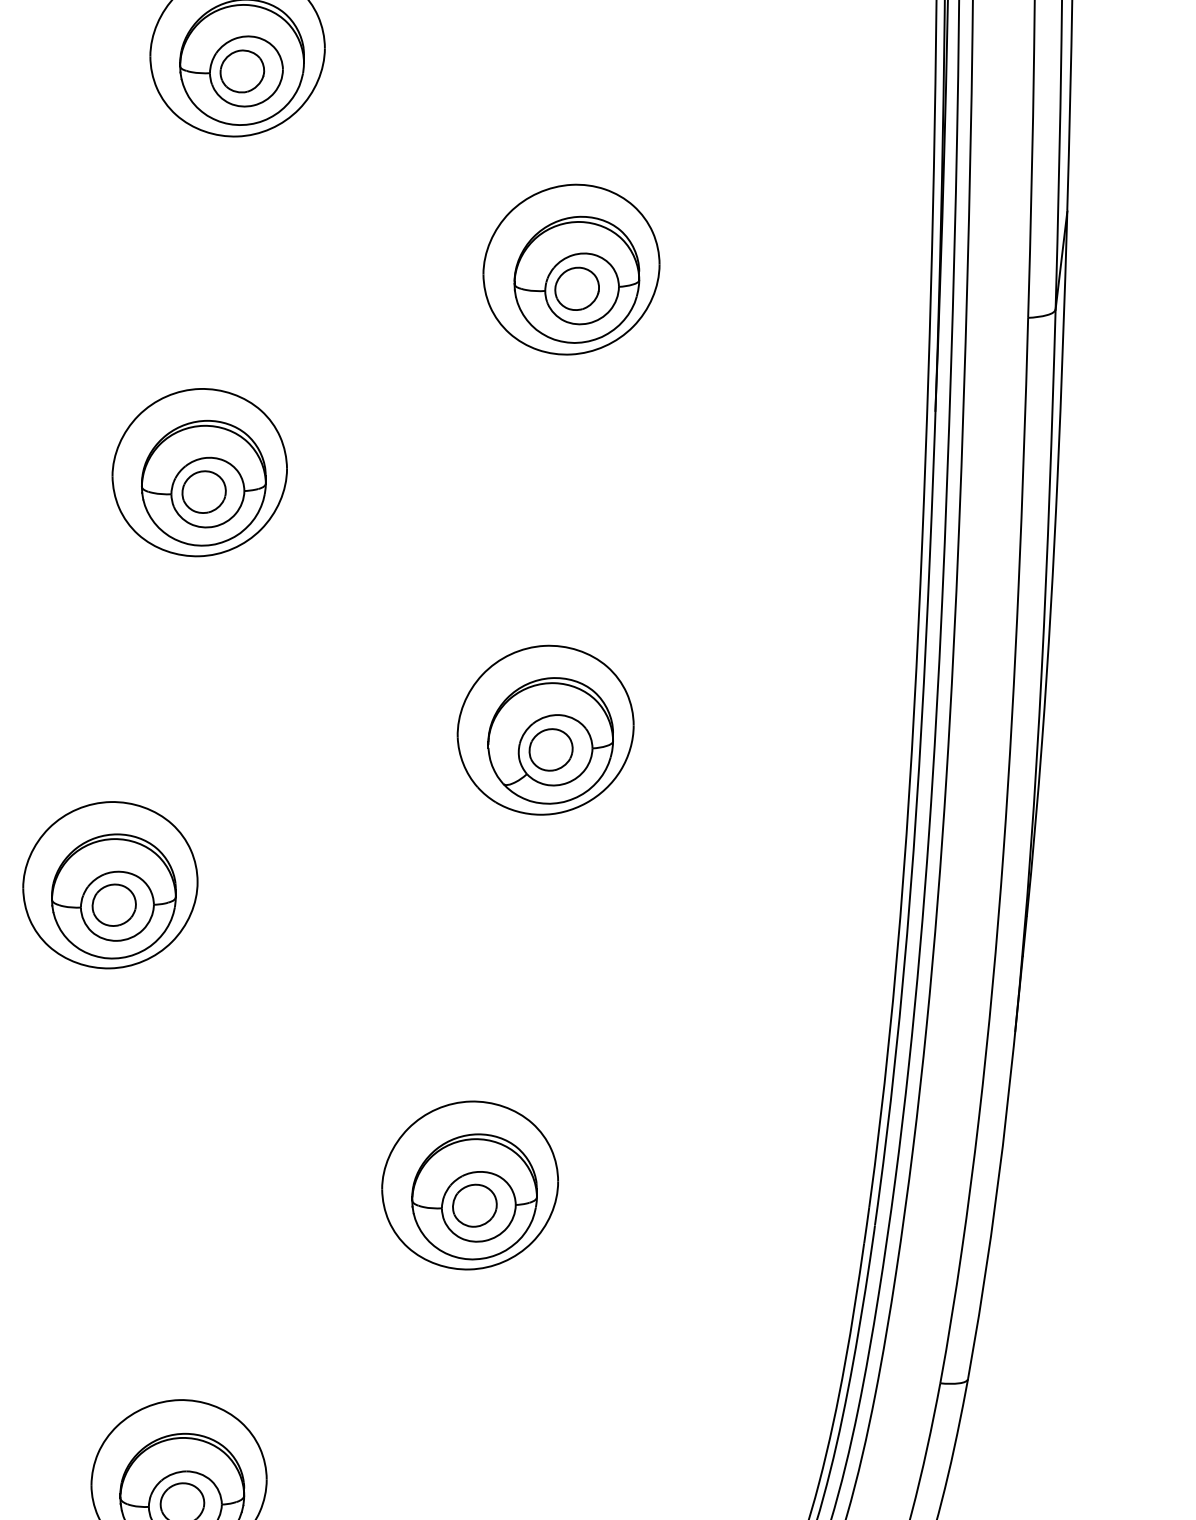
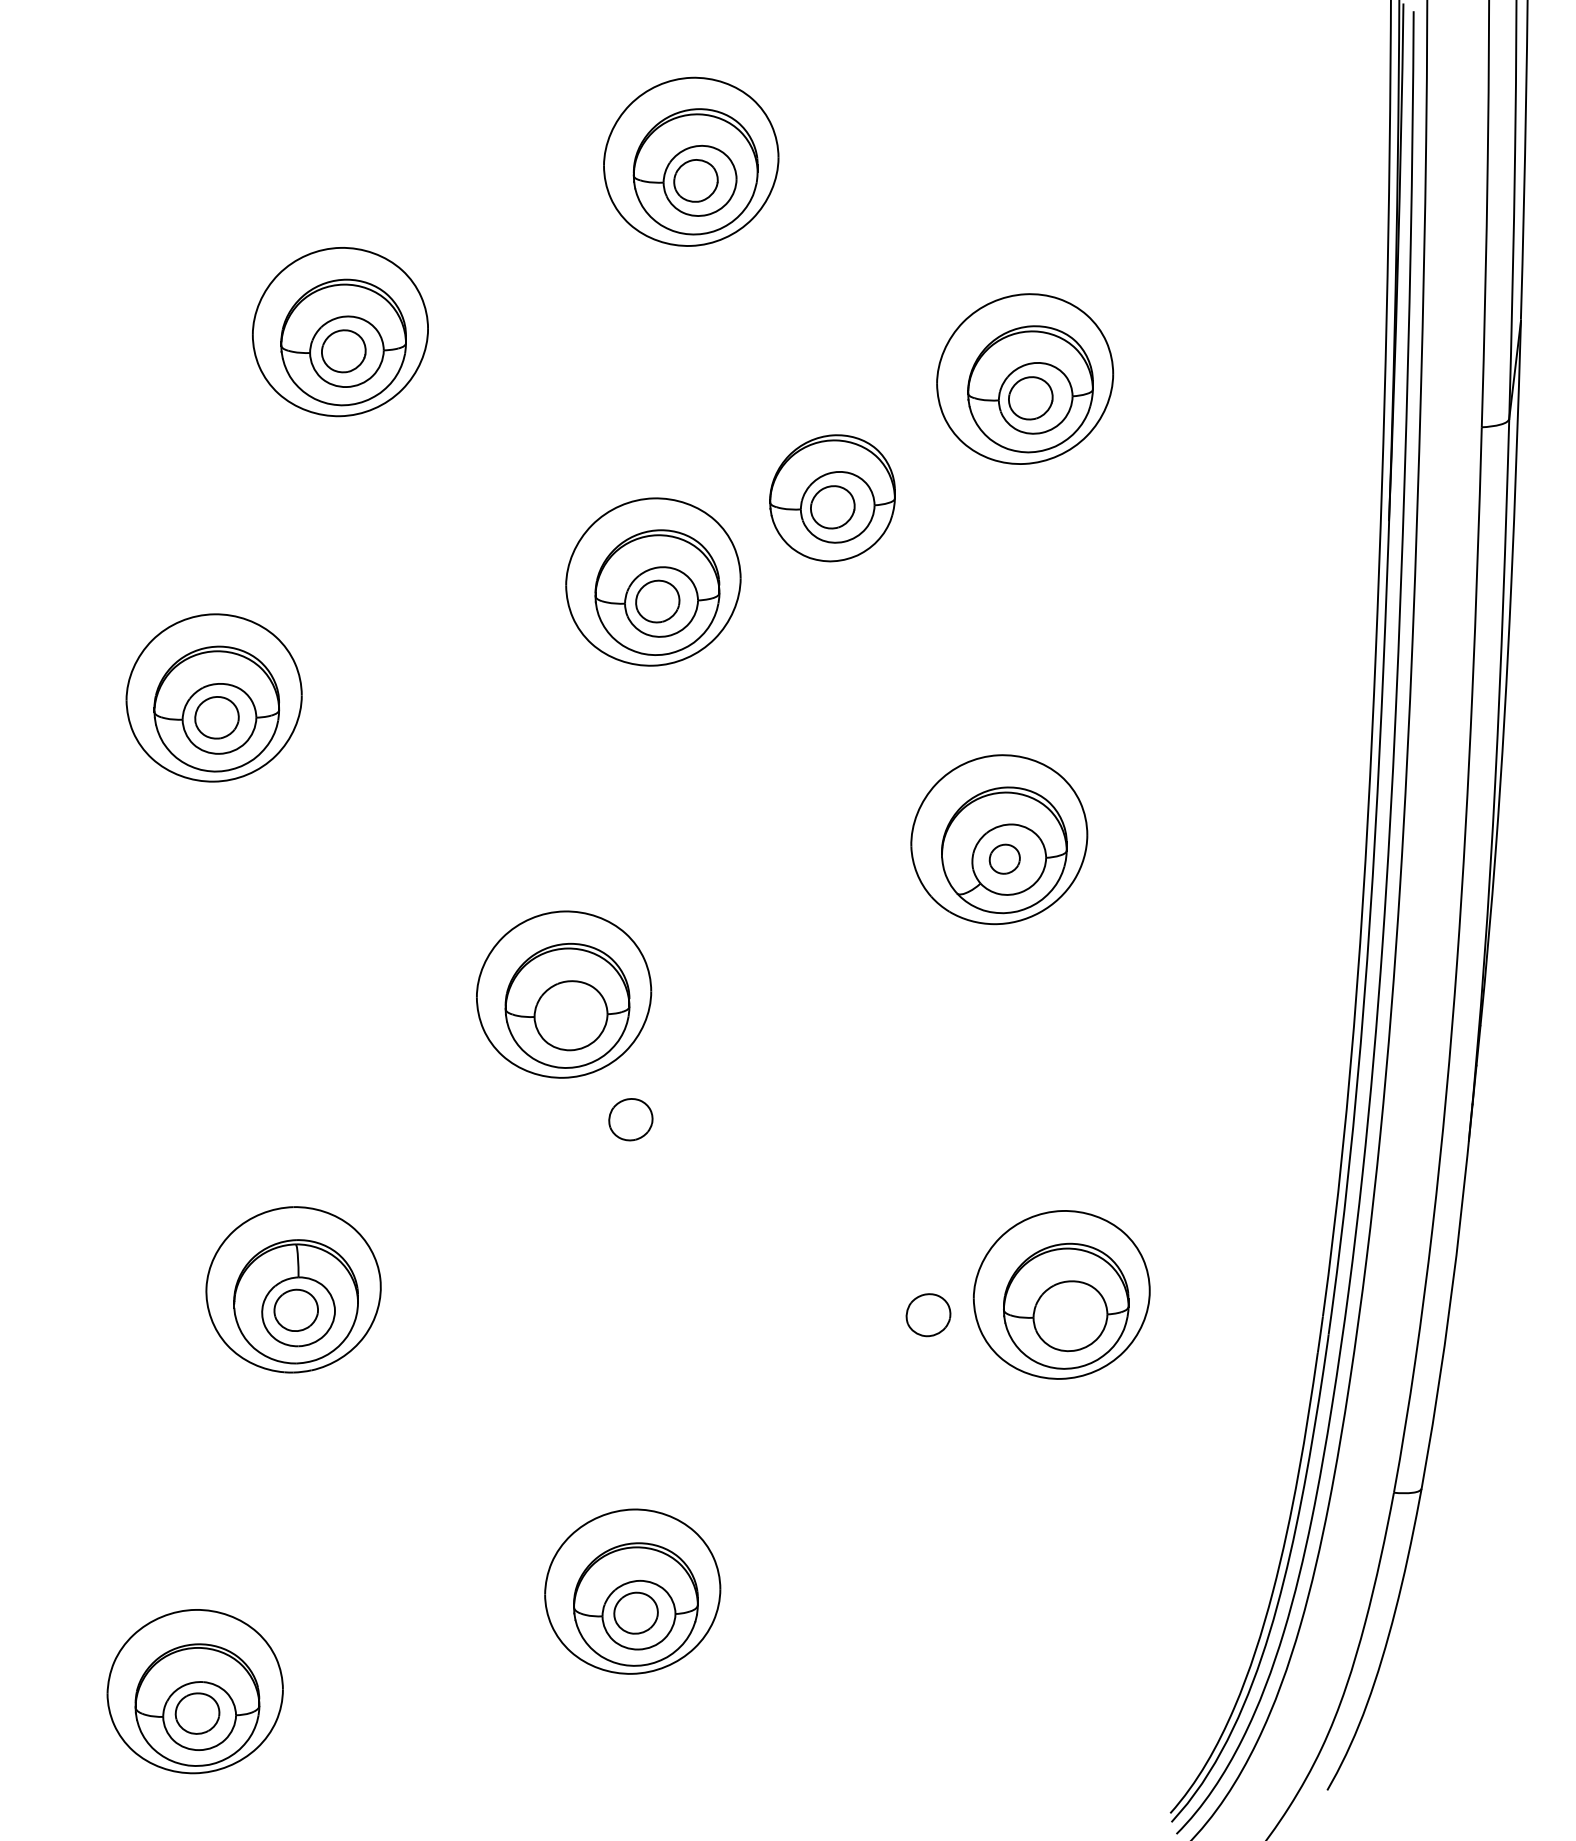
part: (378, 389) -> (832, 498), added
part: (550, 749) -> (1004, 858), size x0.7
part: (113, 905) -> (630, 1119), moved
part: (469, 1185) -> (1061, 1294), moved

